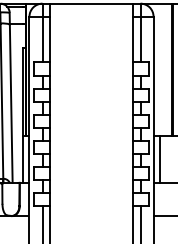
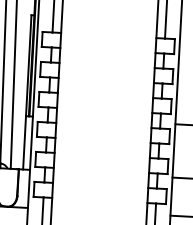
line: (159, 159) -> (180, 151), removed

